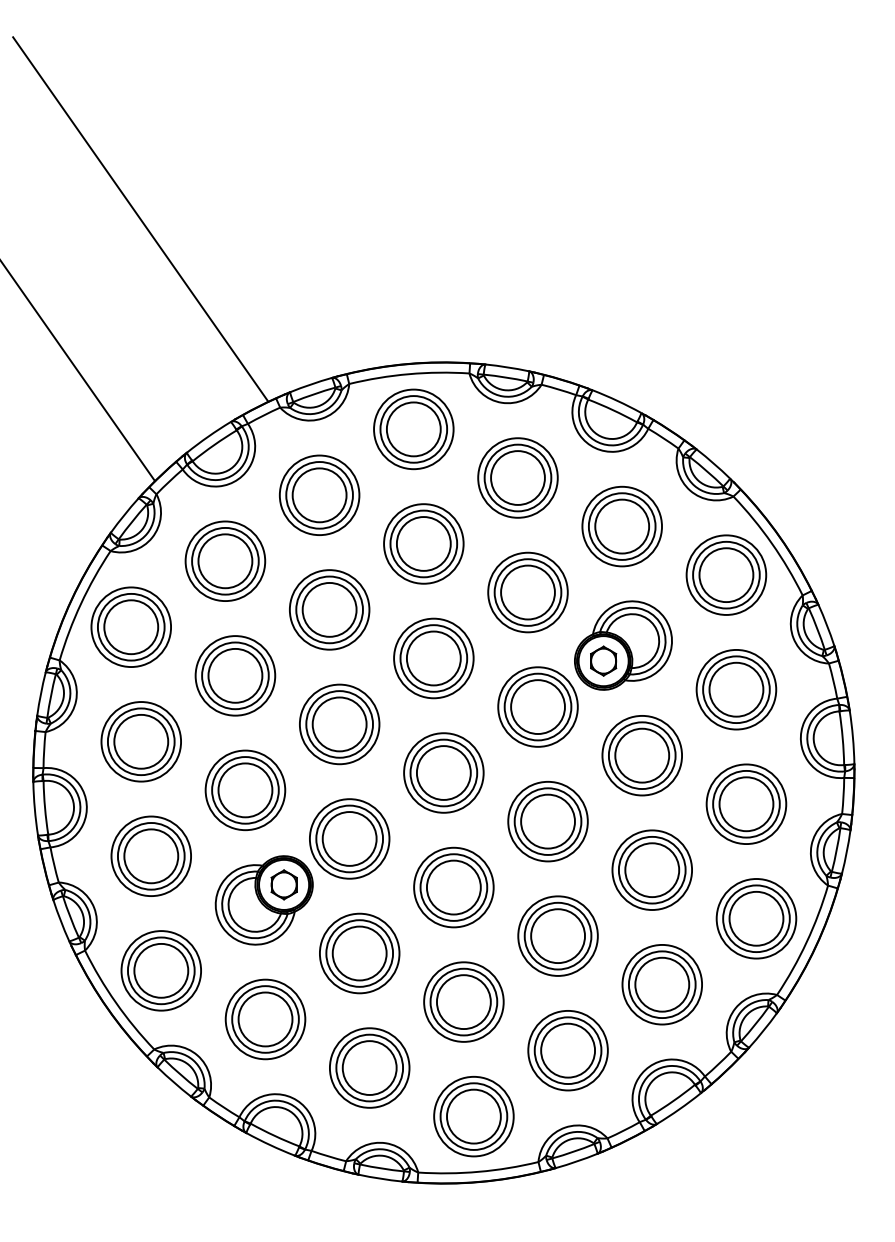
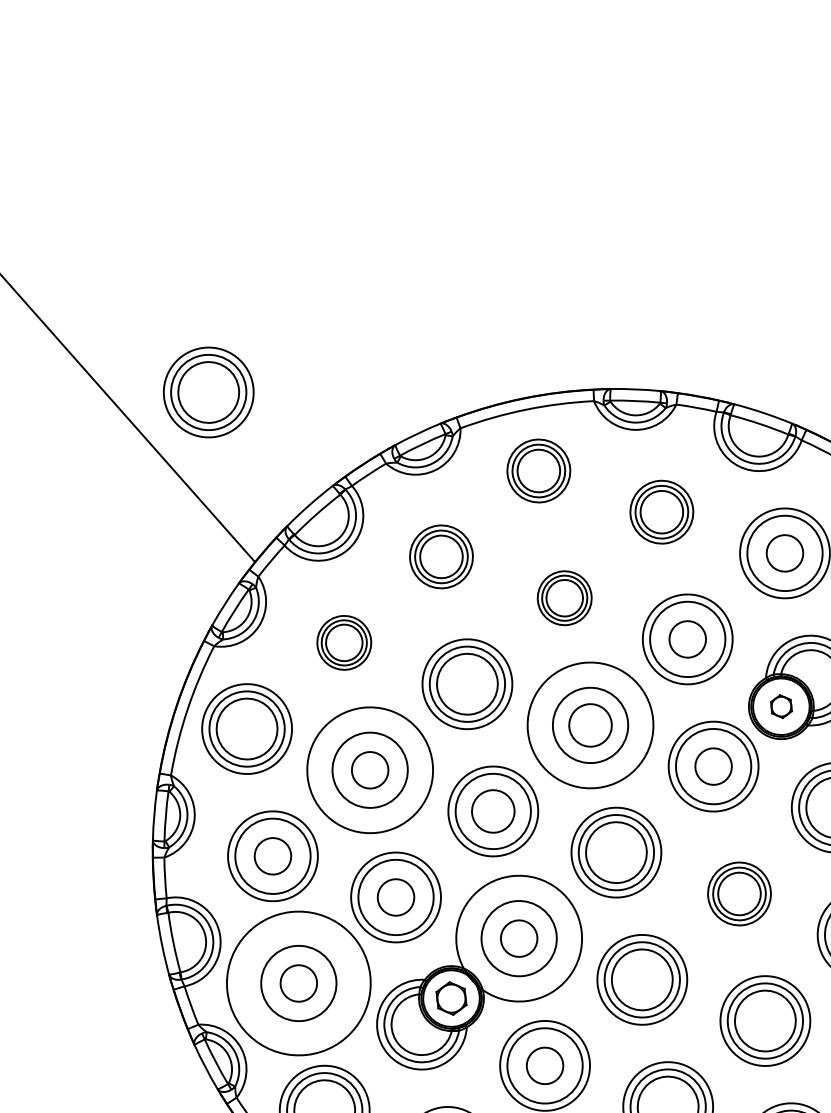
line: (140, 219) -> (205, 270), removed
part: (130, 326) -> (207, 391), added
part: (413, 429) -> (538, 471), size x0.7
part: (517, 477) -> (661, 511), size x0.7
part: (319, 494) -> (441, 556), size x0.7
circle: (622, 526) -> (785, 553), size x0.6
part: (423, 543) -> (564, 597), size x0.6
part: (225, 560) -> (344, 642), size x0.6
circle: (527, 592) -> (687, 639), size x0.6
circle: (433, 658) -> (590, 725), size x0.7
circle: (433, 658) -> (590, 725), size x1.4
part: (603, 660) -> (781, 706), size x0.7
circle: (235, 675) -> (370, 769), size x0.6
circle: (235, 675) -> (370, 769), size x1.4
circle: (537, 707) -> (713, 767), size x0.6
circle: (339, 724) -> (493, 811), size x0.7
circle: (141, 741) -> (273, 855), size x0.6
circle: (245, 790) -> (396, 897), size x0.6
part: (547, 821) -> (738, 893), size x0.7
circle: (349, 838) -> (518, 938), size x0.6
circle: (349, 838) -> (518, 938), size x1.4
circle: (151, 856) -> (299, 983), size x0.6
circle: (151, 856) -> (299, 983), size x1.6
circle: (359, 953) -> (544, 1065), size x0.6

